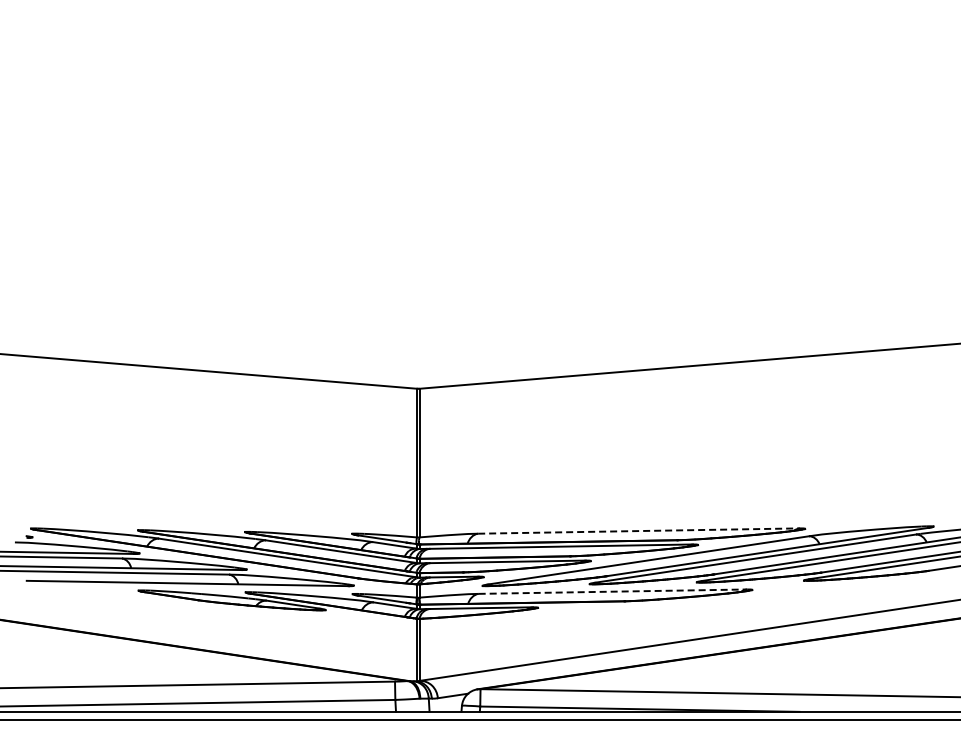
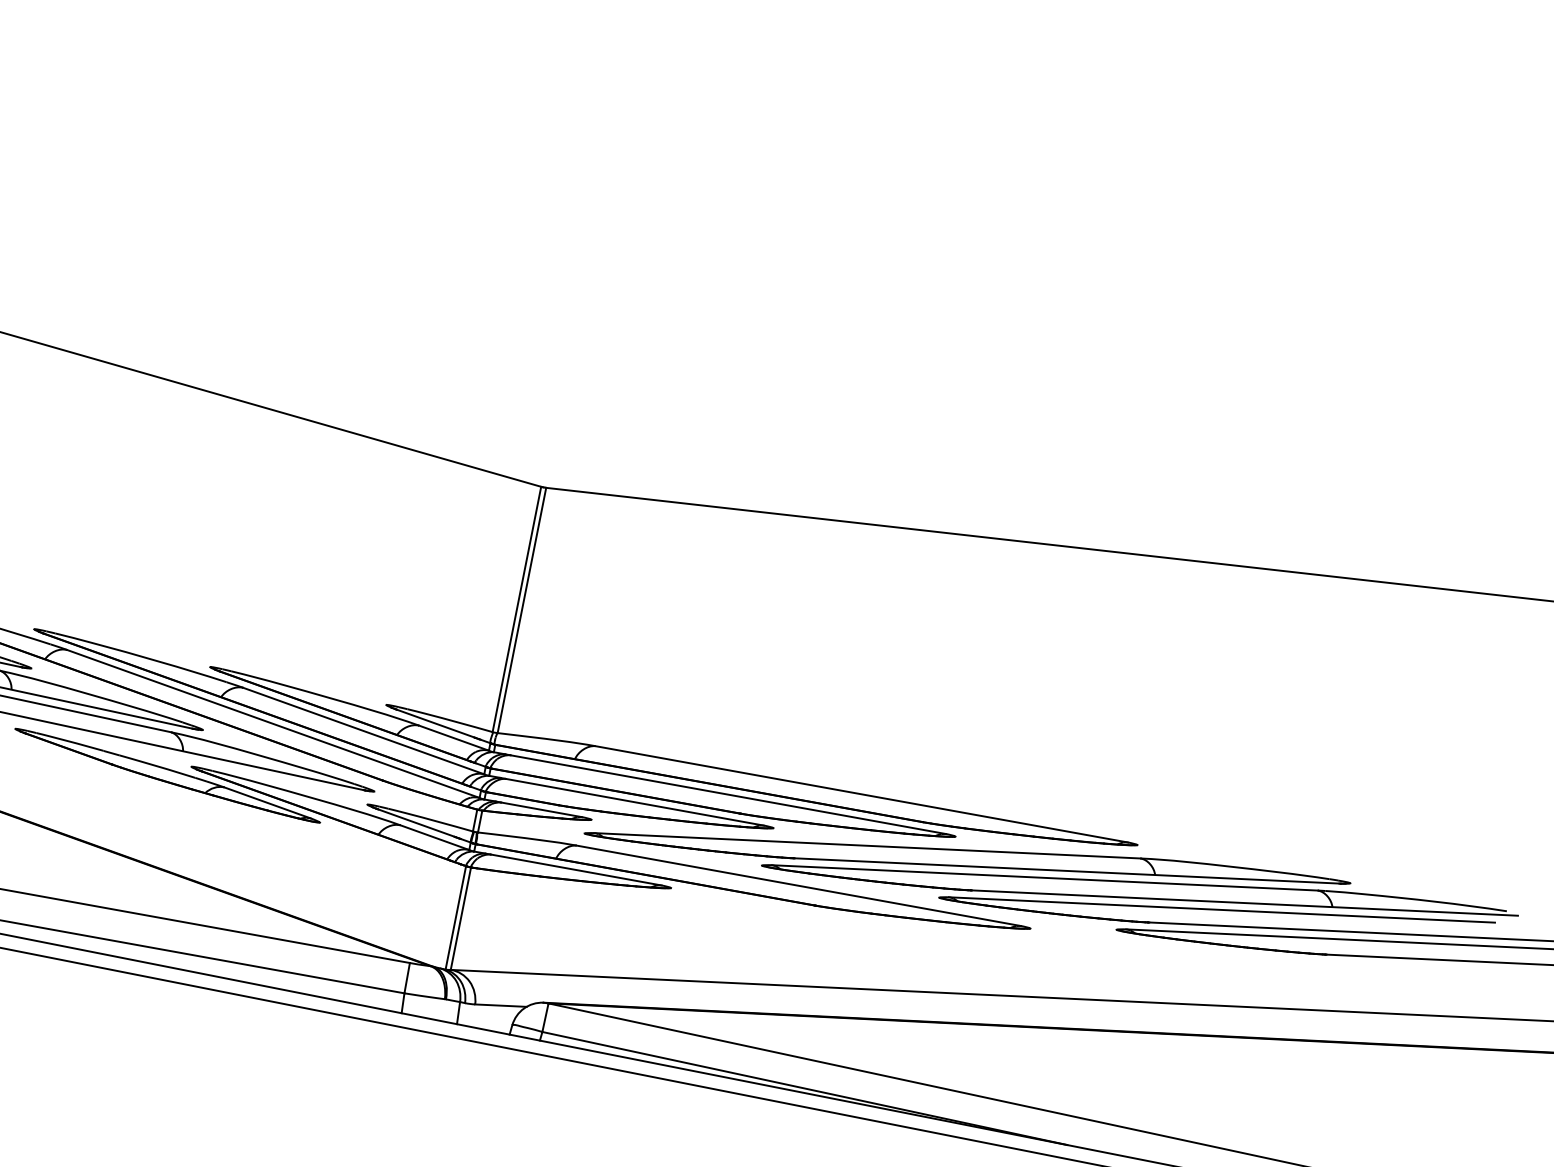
line: (639, 531) -> (862, 795), dashed -> solid
line: (613, 591) -> (799, 885), dashed -> solid

